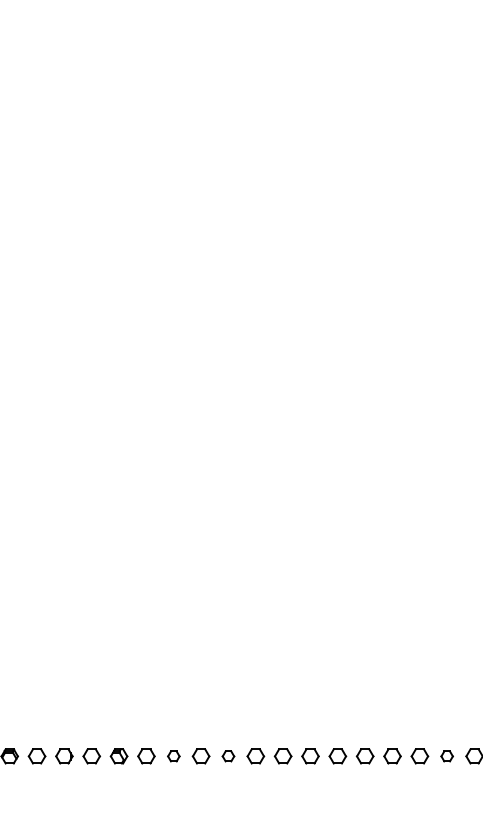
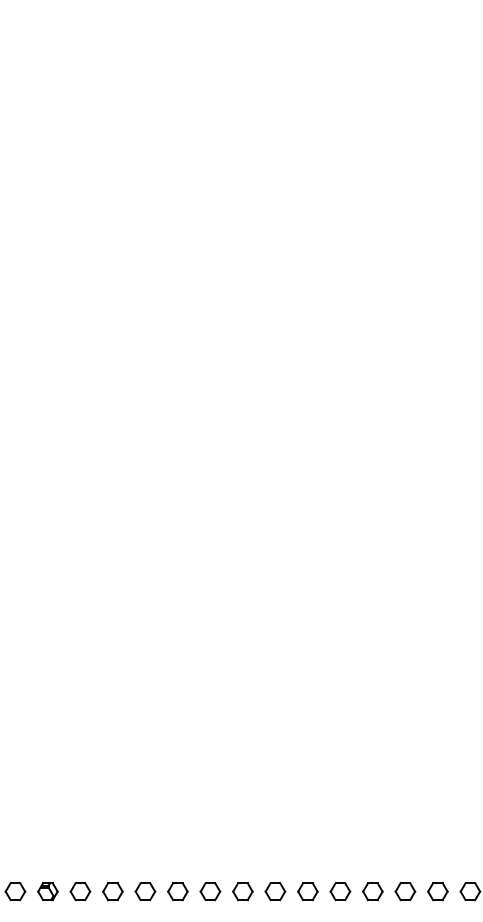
part: (173, 756) -> (112, 891), size x1.43
part: (228, 756) -> (177, 891), size x1.43
part: (446, 756) -> (437, 891), size x1.43

